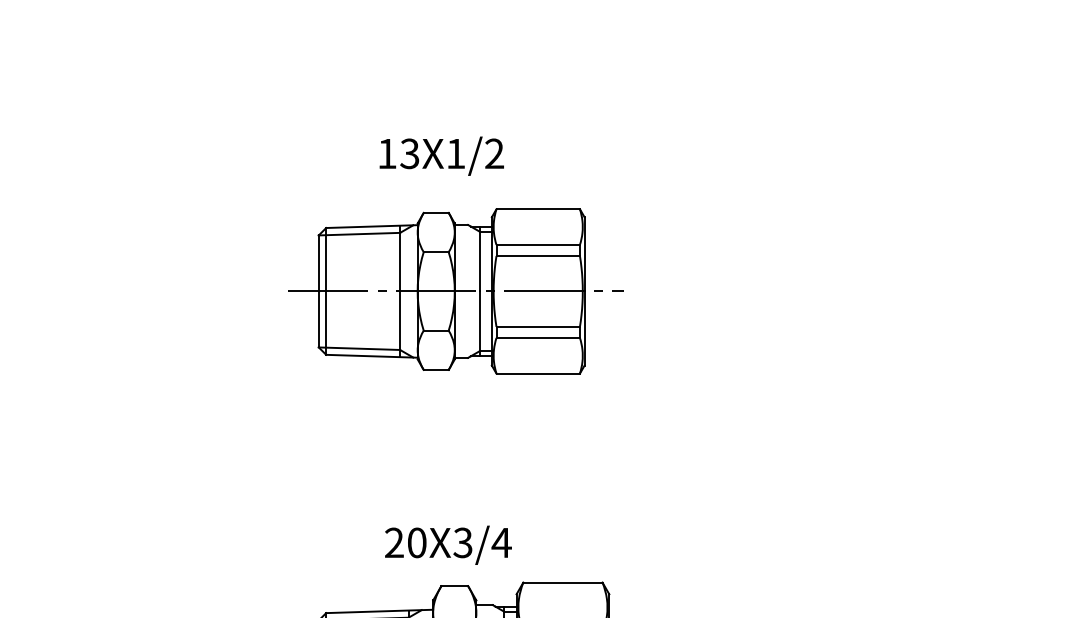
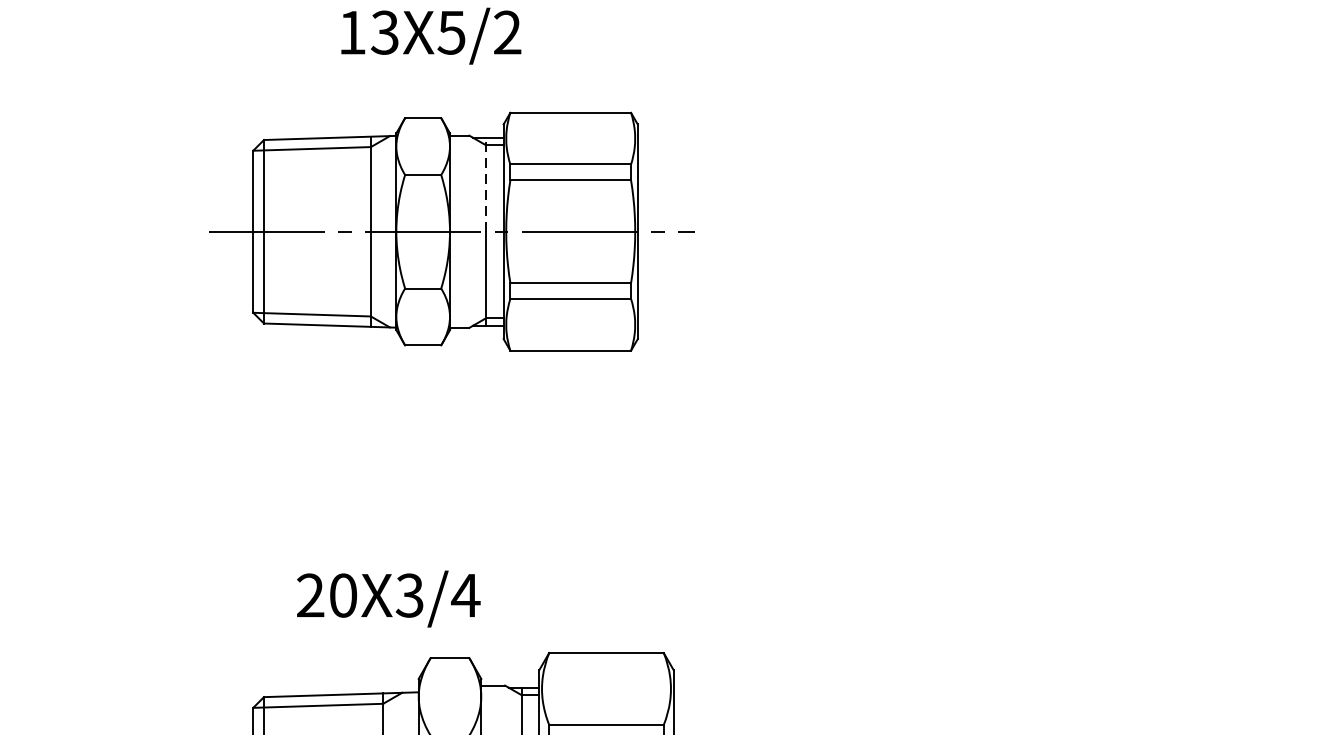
text: (455, 154) -> (451, 33), 13X1/2 -> 13X5/2
line: (479, 258) -> (485, 184), solid -> dashed
text: (448, 544) -> (388, 597), moved

